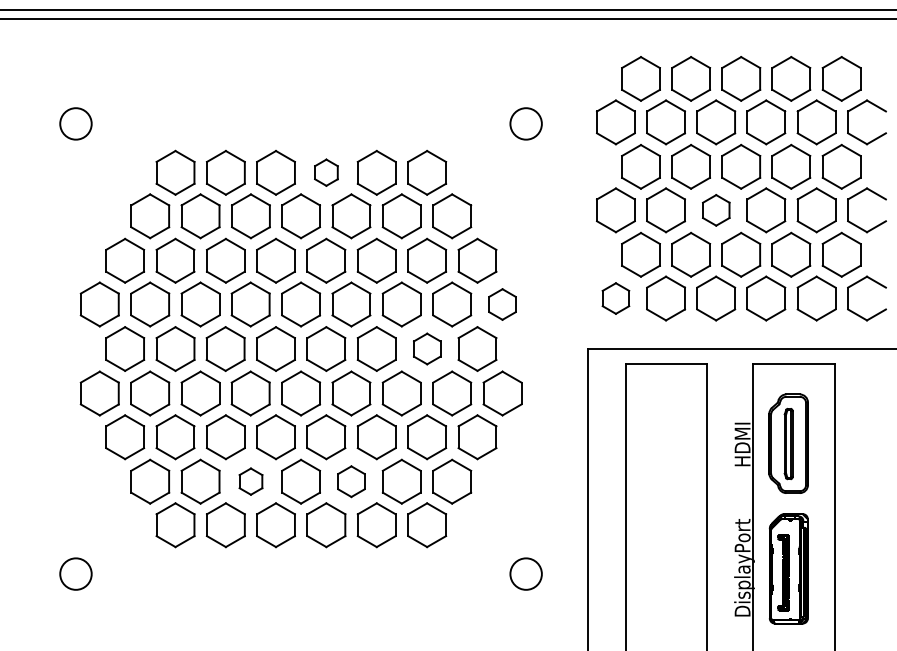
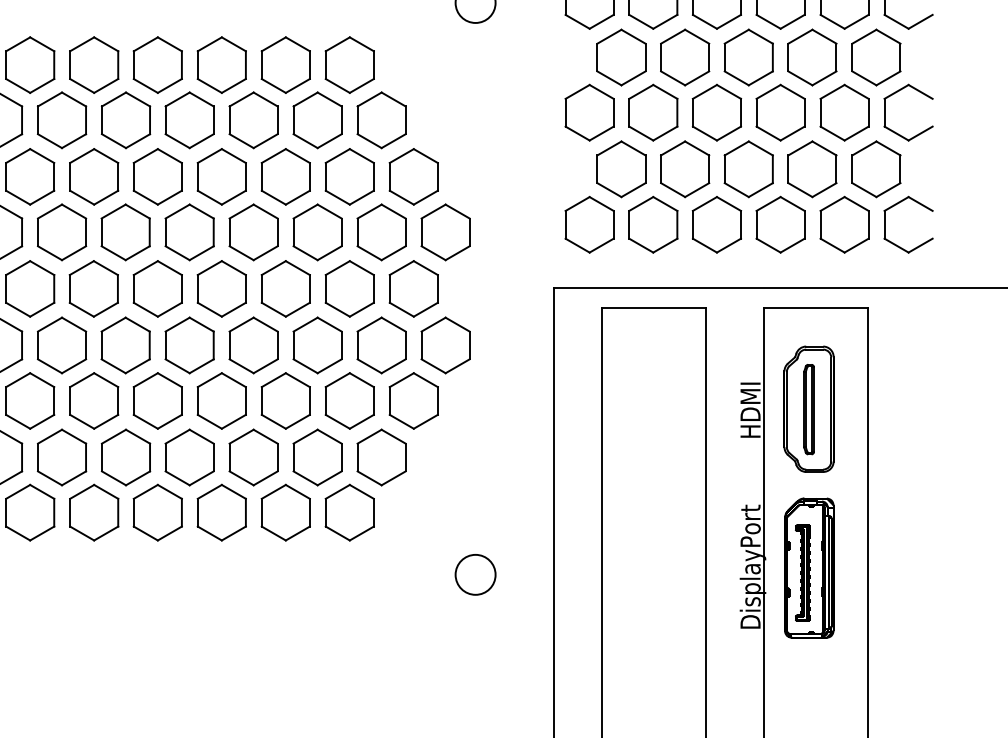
part: (326, 172) -> (221, 64), size x1.67
part: (716, 210) -> (717, 112), size x1.43
part: (615, 298) -> (589, 224), size x1.43
part: (502, 304) -> (445, 232), size x1.43
part: (427, 348) -> (350, 288), size x1.43
part: (250, 481) -> (125, 457), size x1.67
part: (351, 481) -> (253, 457), size x1.43

